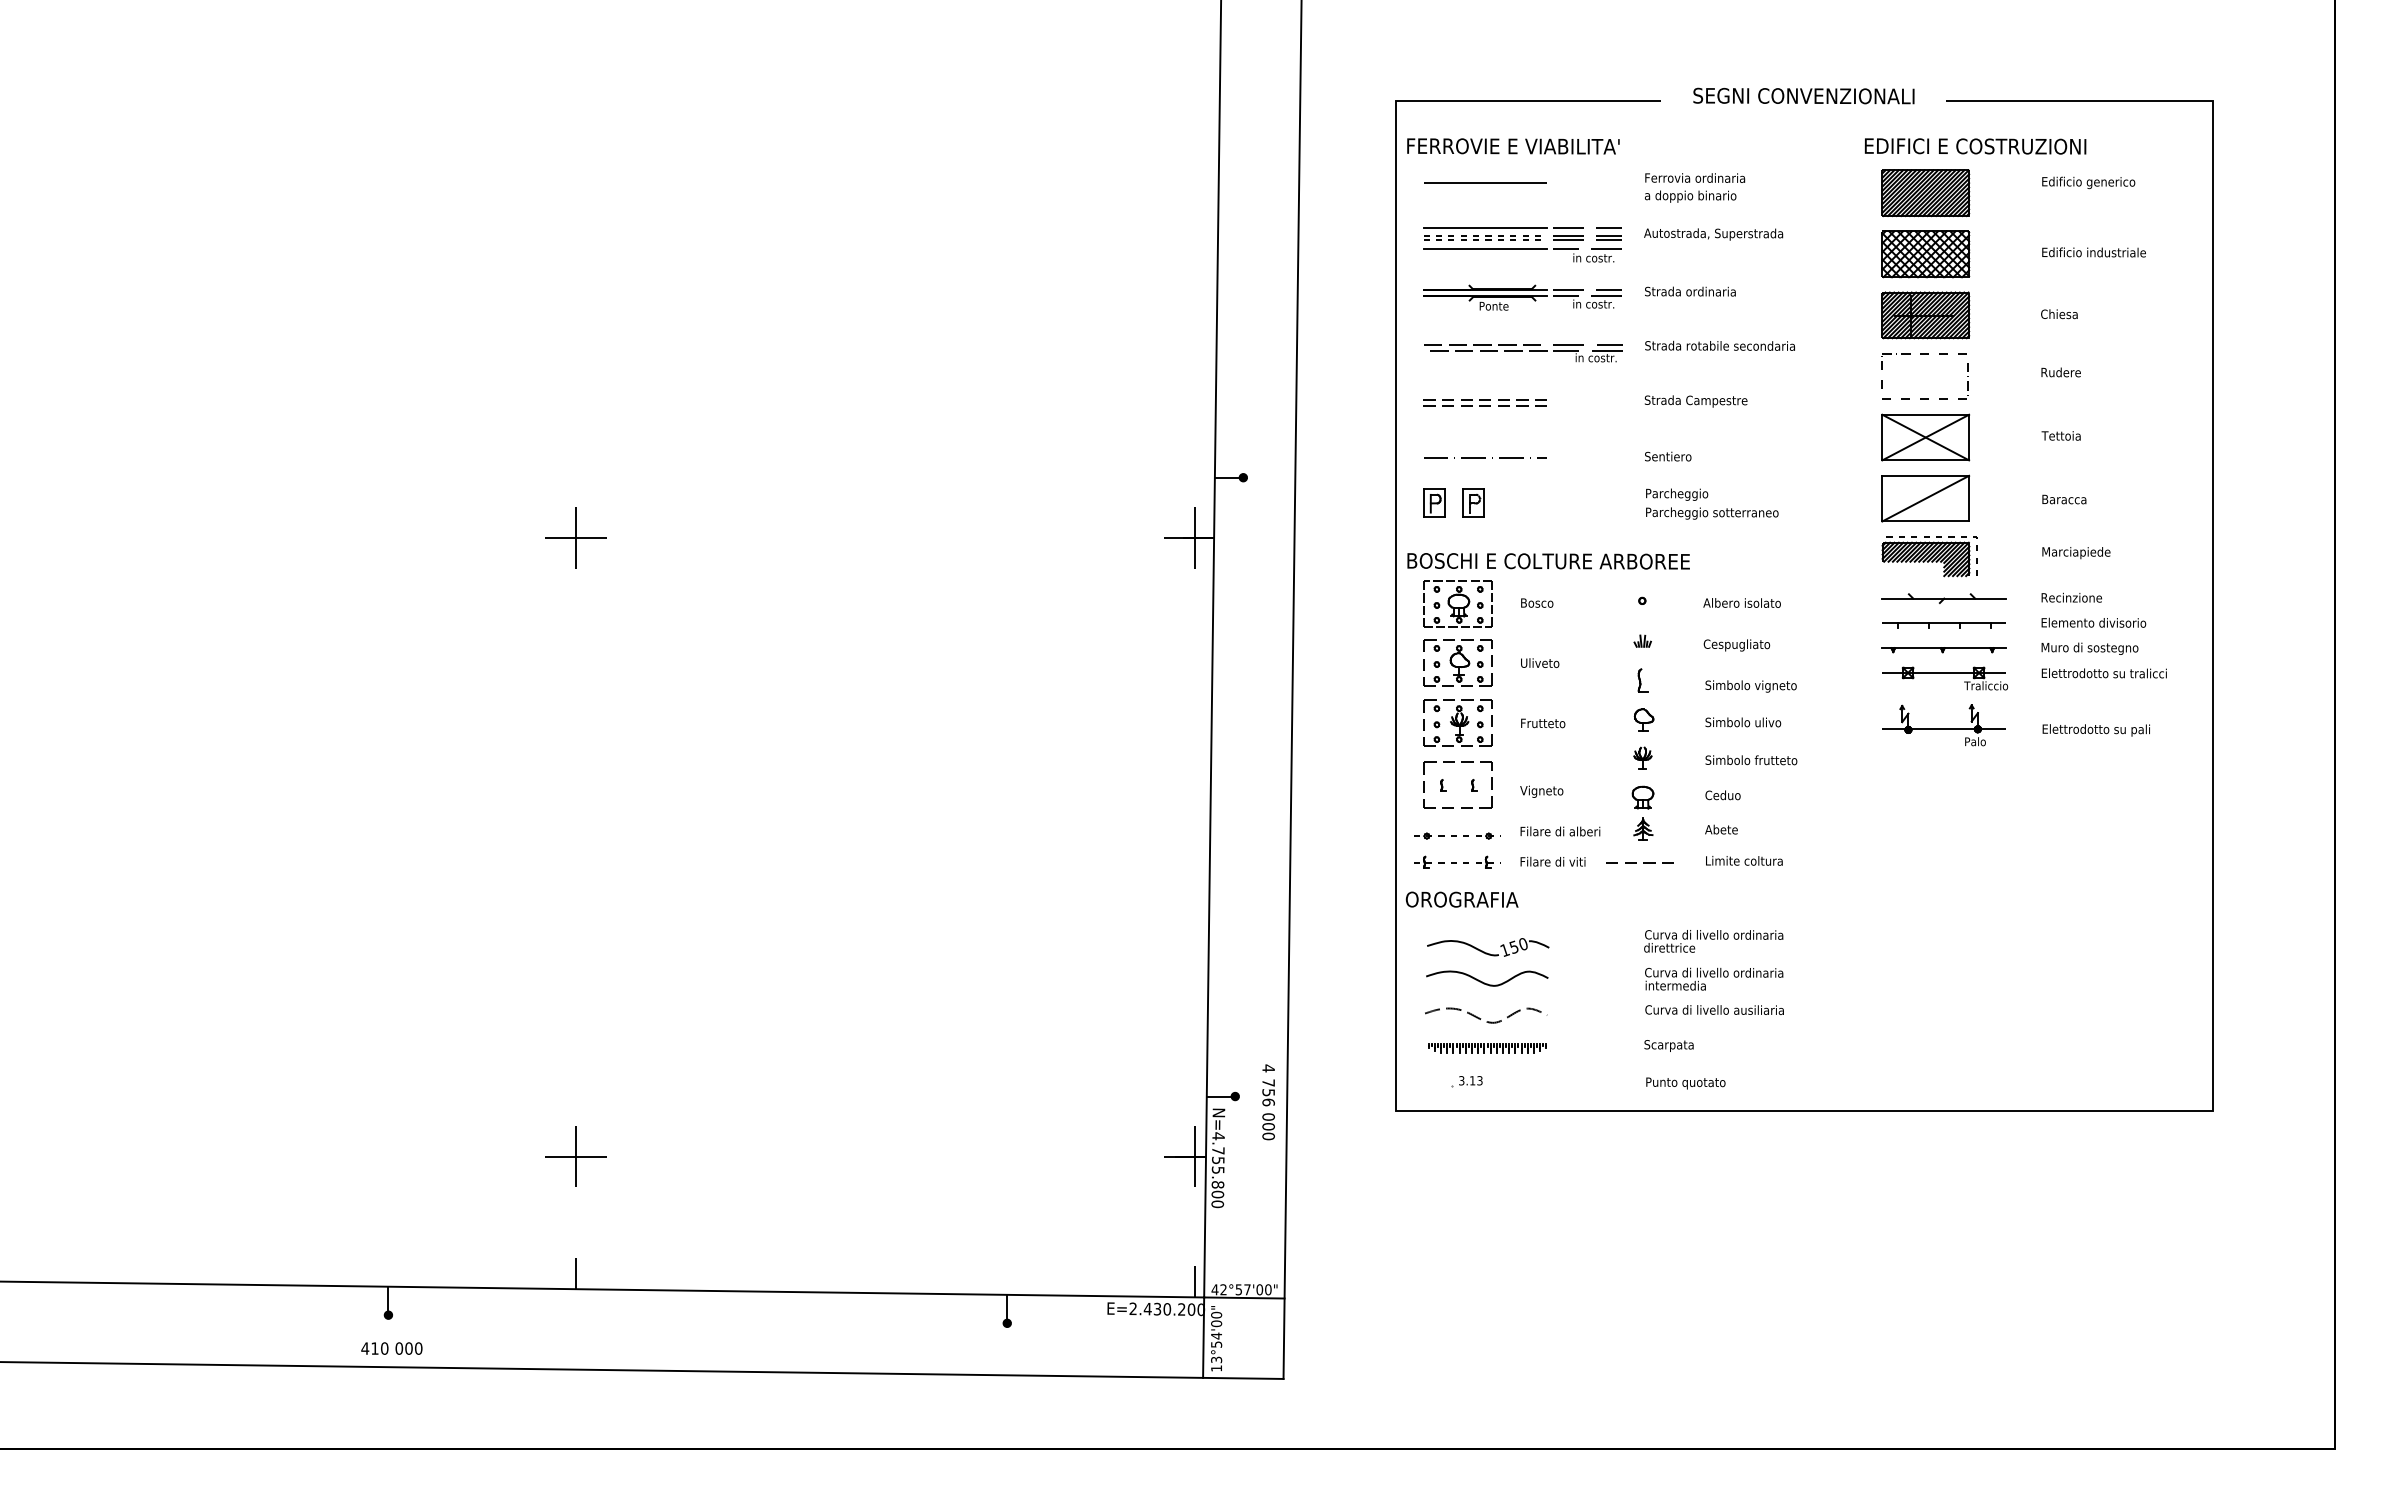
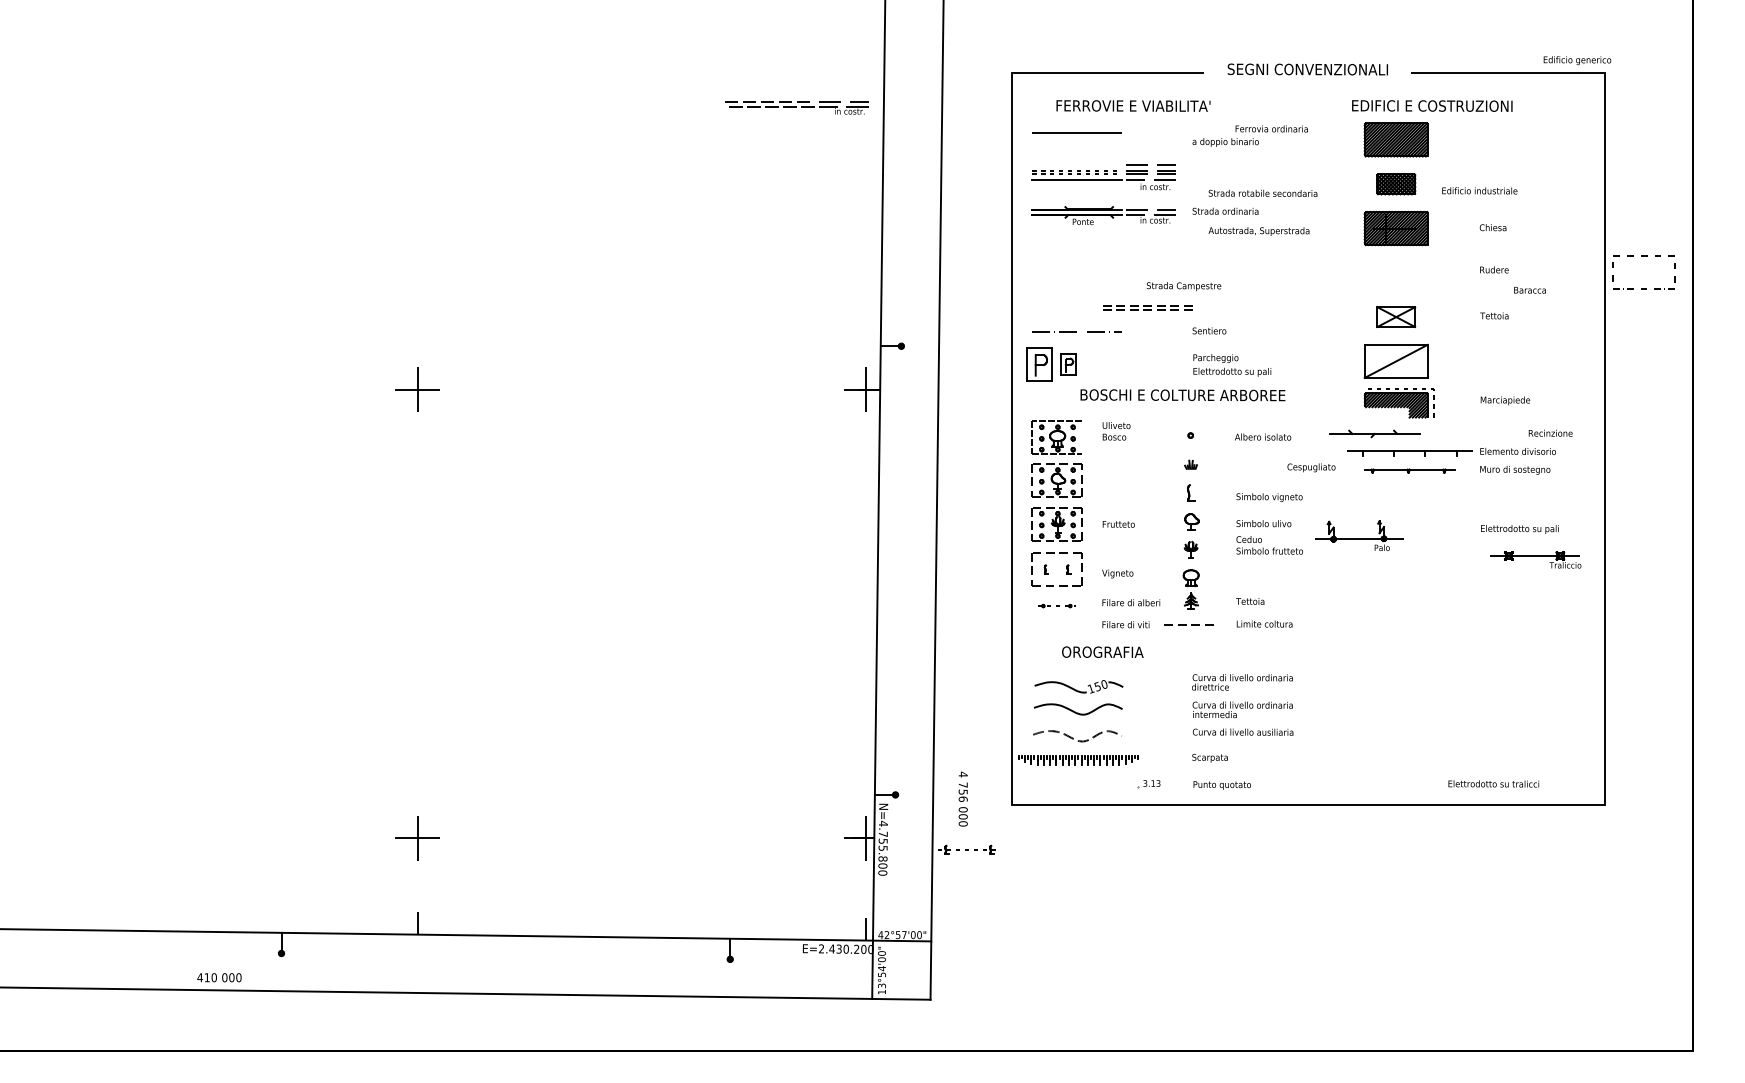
text: (1513, 146) -> (1133, 106), moved
text: (1695, 177) -> (1272, 128), moved
text: (2088, 182) -> (1577, 60), moved
line: (1485, 227) -> (1076, 164), removed
text: (1713, 234) -> (1258, 231), moved
text: (2093, 252) -> (1479, 190), moved
part: (1925, 254) -> (1396, 184), size x0.6
text: (1719, 345) -> (1262, 193), moved
part: (1523, 353) -> (797, 108), moved
part: (1924, 354) -> (1644, 256), moved
text: (1695, 401) -> (1183, 286), moved
part: (1484, 402) -> (1147, 307), moved
part: (1925, 437) -> (1396, 317), size x0.6
text: (2064, 499) -> (1530, 290), moved
part: (1434, 502) -> (1039, 364), size x1.6
text: (1712, 513) -> (1241, 372), Parcheggio sotterraneo -> Elettrodotto su pali
text: (1548, 561) -> (1182, 395), moved
text: (2071, 597) -> (1550, 433), moved
part: (1943, 598) -> (1374, 433), moved
line: (1492, 603) -> (1082, 437), removed
part: (1943, 625) -> (1409, 453), size x1.4
text: (1736, 645) -> (1311, 467), moved
text: (1540, 662) -> (1116, 425), moved
text: (2103, 673) -> (1493, 784), moved
part: (1945, 678) -> (1535, 559), moved
part: (1943, 725) -> (1359, 536), moved
text: (1722, 795) -> (1248, 539), moved
text: (1723, 829) -> (1249, 601), Abete -> Tettoia
part: (1457, 835) -> (1056, 605), size x0.6
part: (1457, 861) -> (969, 849), moved
text: (1461, 899) -> (1102, 652), moved
part: (1487, 1048) -> (1078, 760), size x1.4
part: (1466, 1081) -> (1148, 784), moved
text: (1268, 1102) -> (963, 799), moved
text: (391, 1348) -> (219, 977), moved

